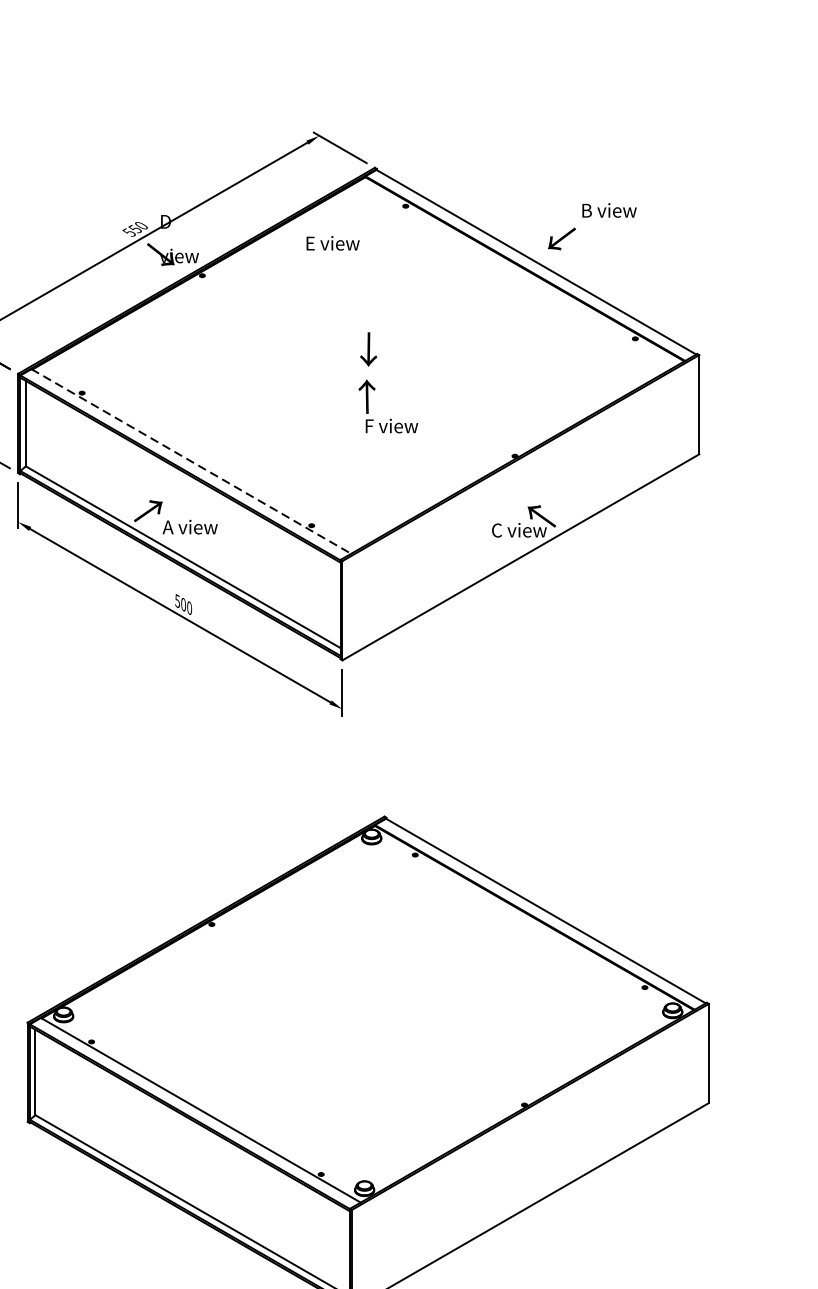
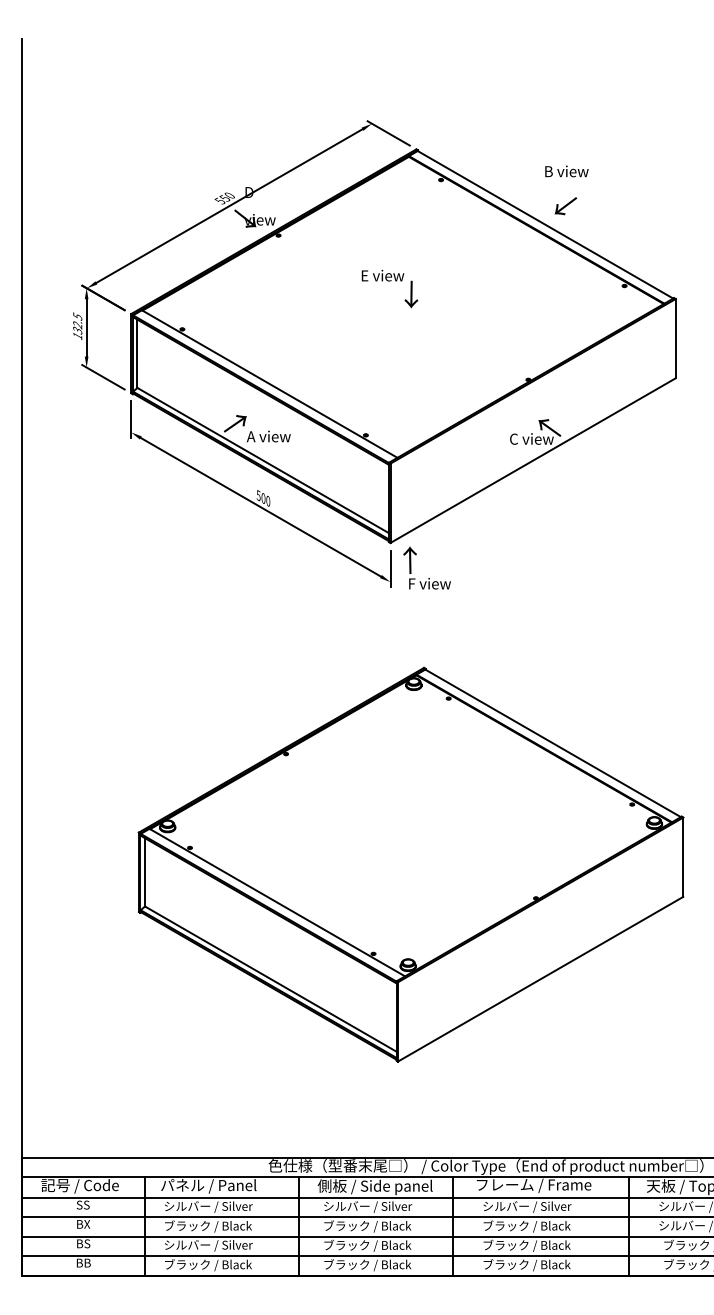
text: (608, 210) -> (566, 171), moved
text: (332, 243) -> (382, 275), moved
text: (387, 405) -> (426, 567), moved
line: (191, 462) -> (269, 384), dashed -> solid

